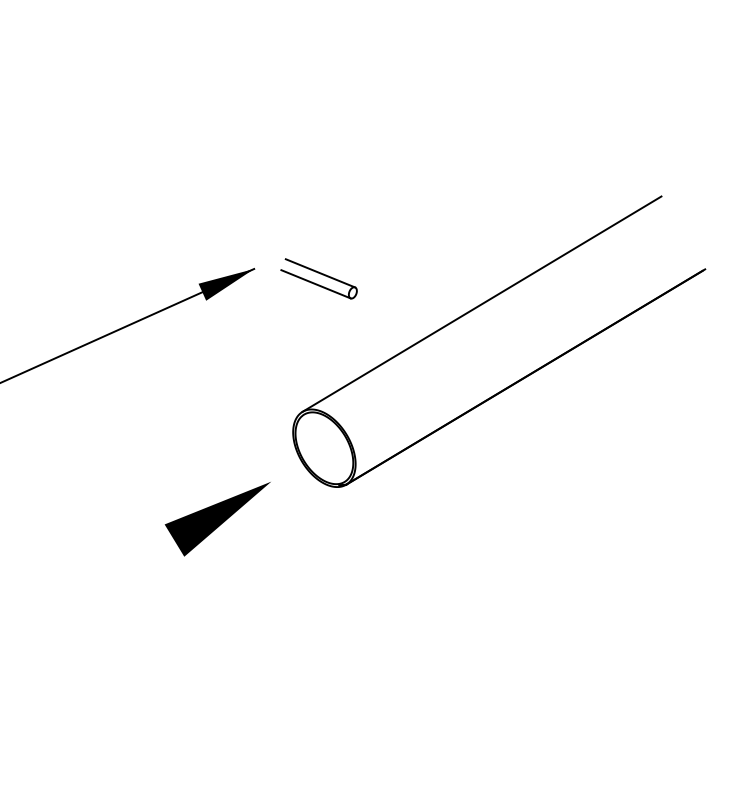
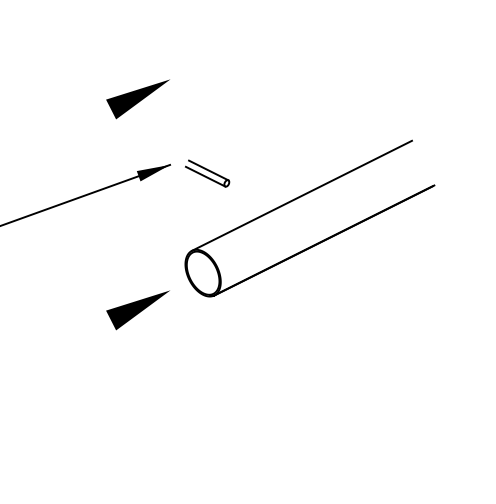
part: (190, 162) -> (137, 99), added

